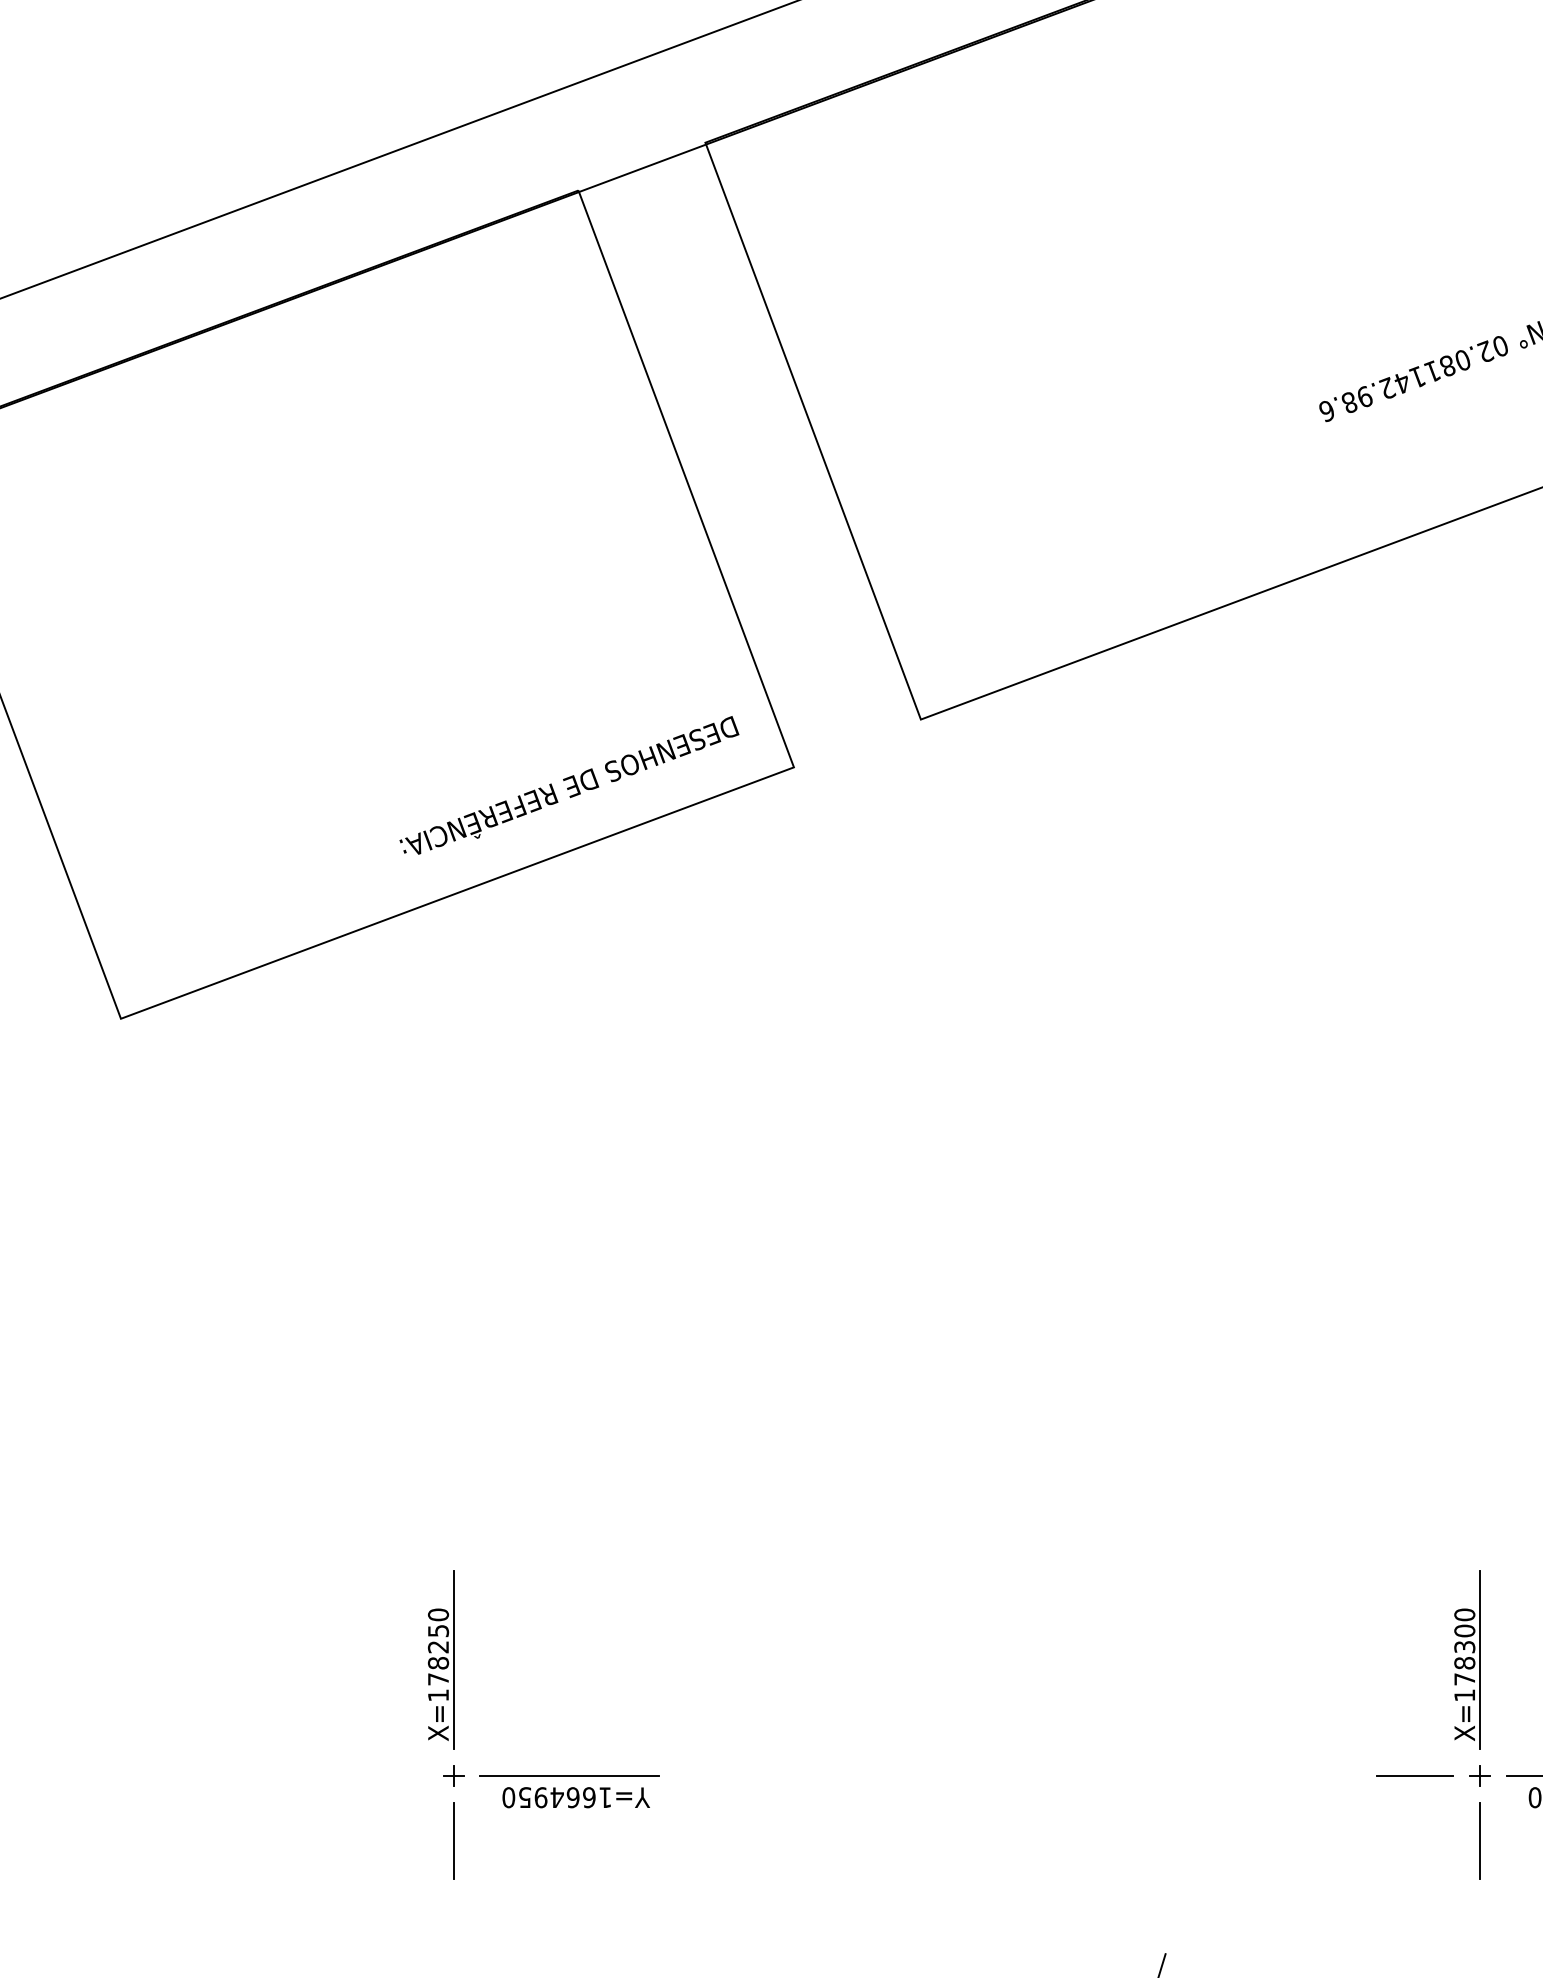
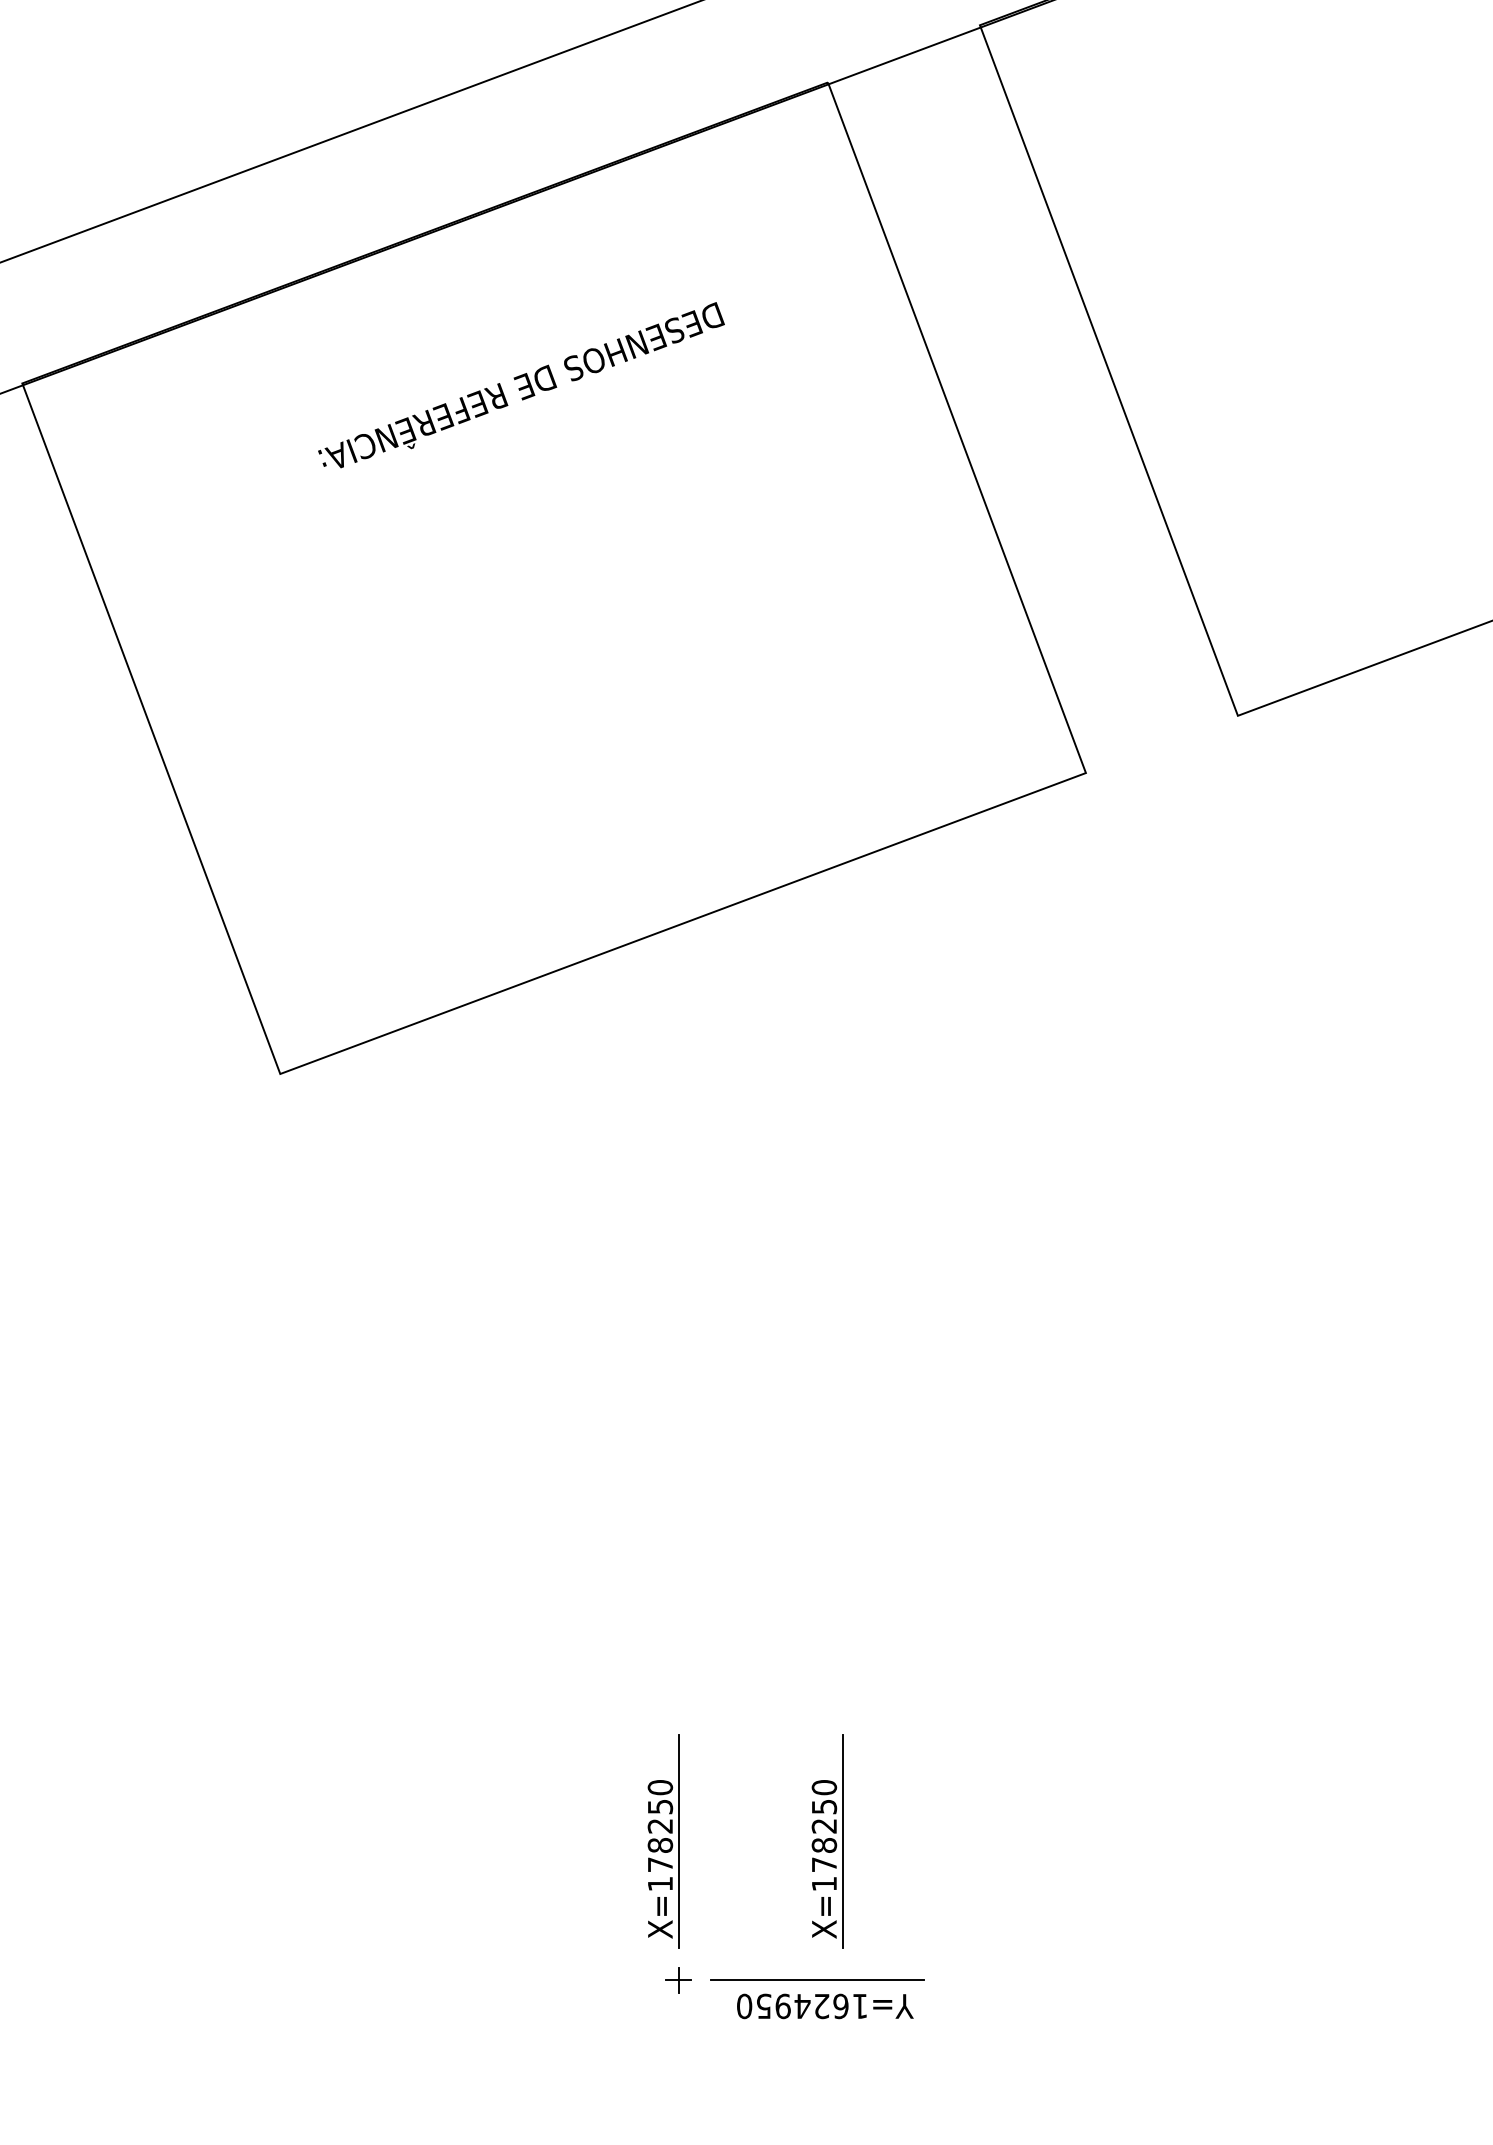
text: (569, 785) -> (521, 385), moved
part: (578, 1659) -> (828, 1841), added
text: (572, 1797) -> (820, 2006), Y=1664950 -> Y=1624950
line: (453, 1840) -> (678, 2057), removed

